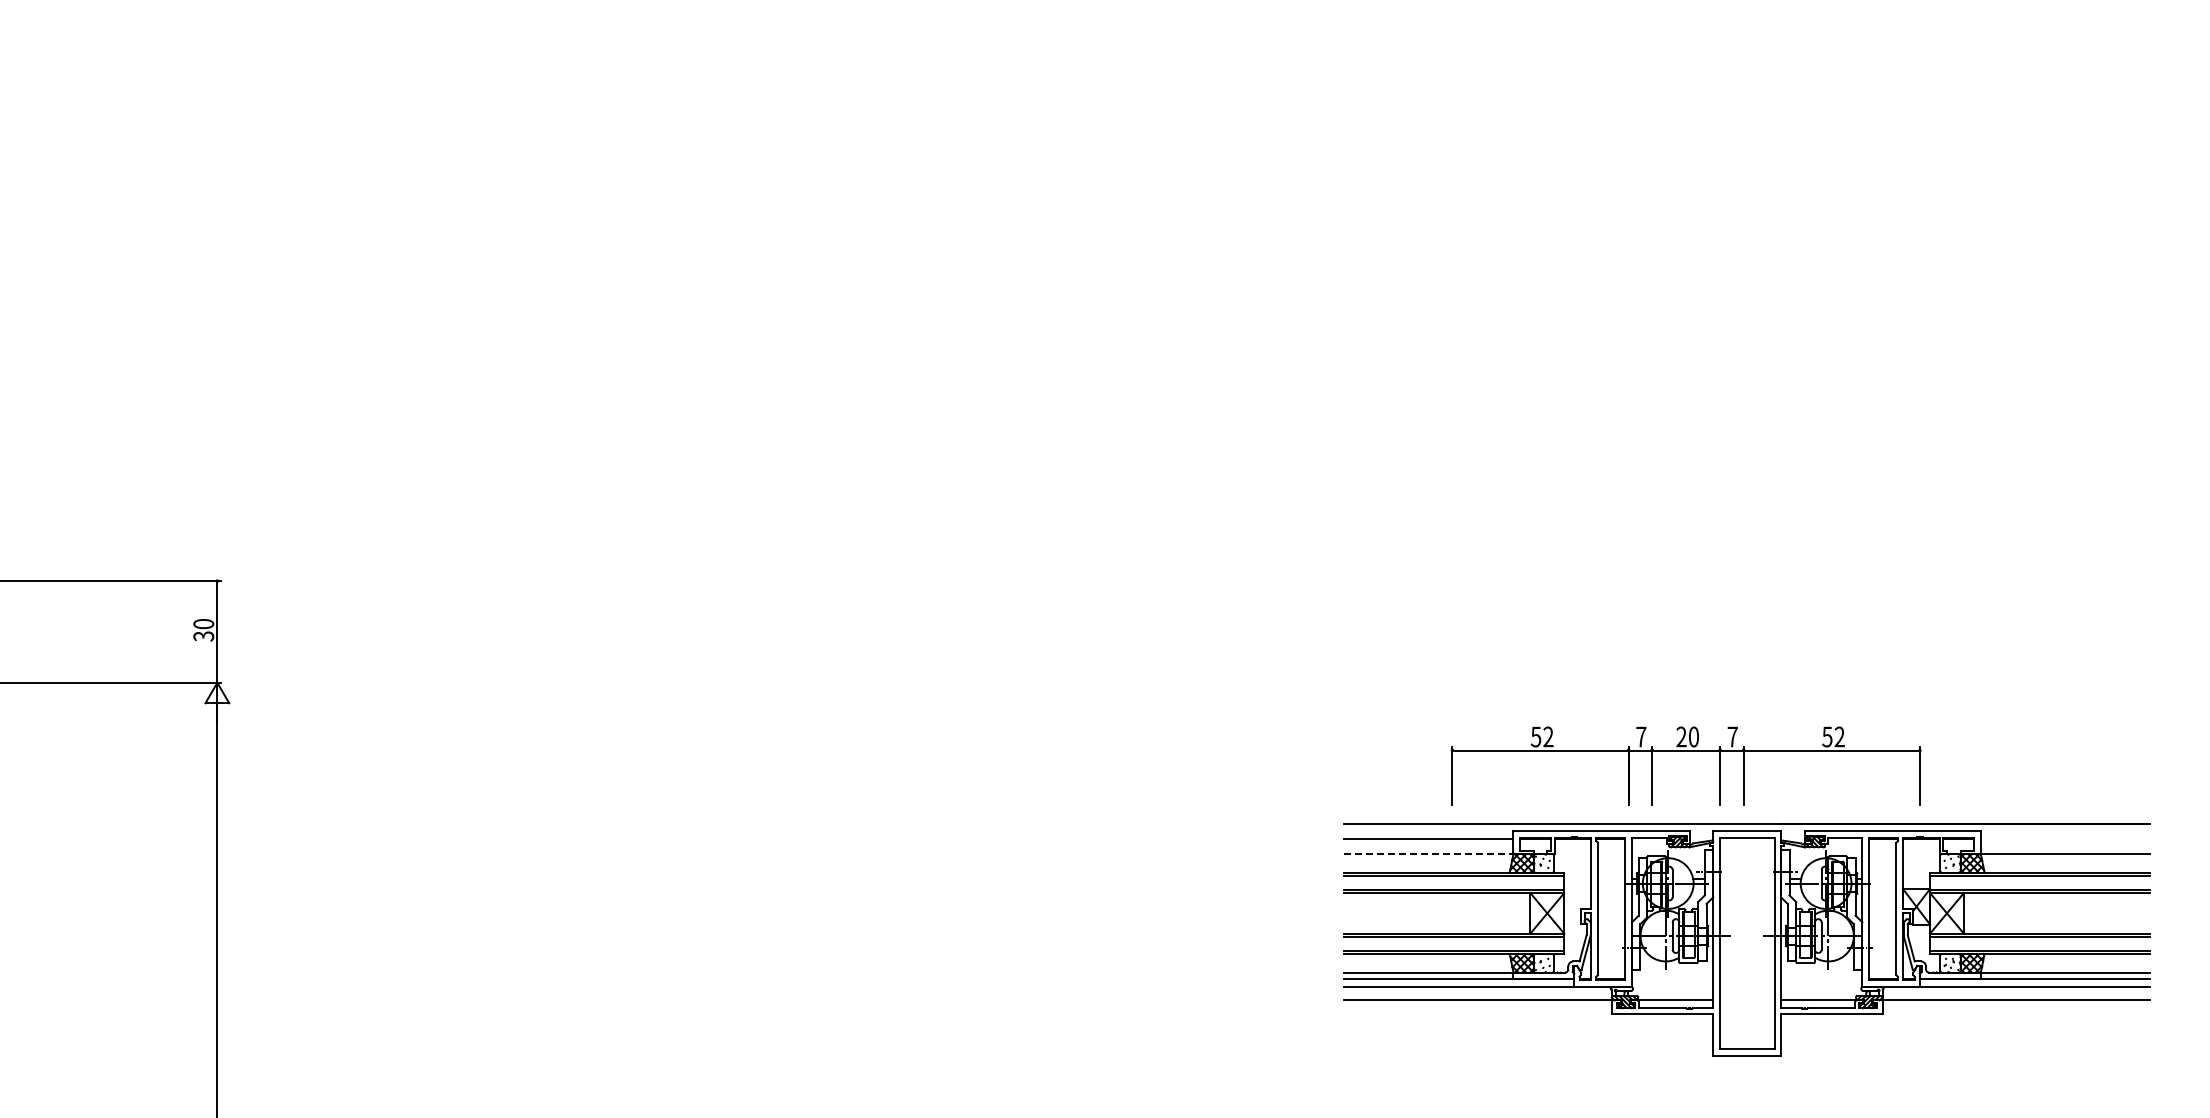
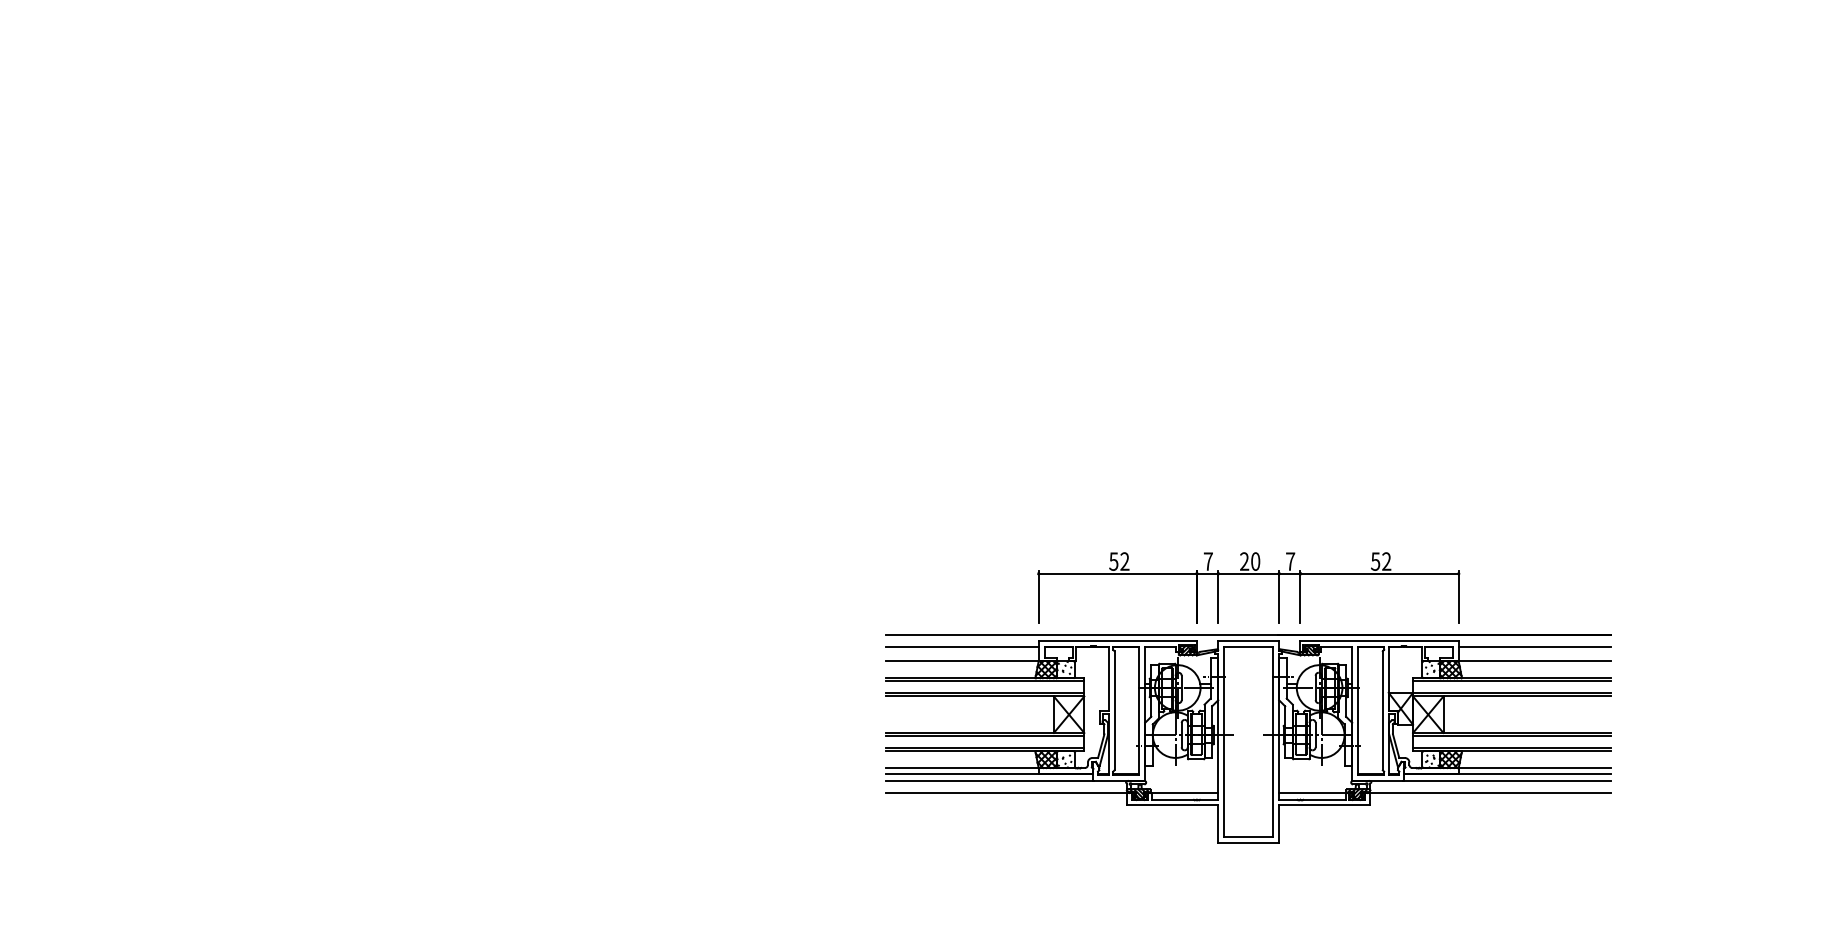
part: (1685, 751) -> (1248, 574), moved
line: (2065, 838) -> (1534, 647), added
line: (1429, 854) -> (963, 661), dashed -> solid

